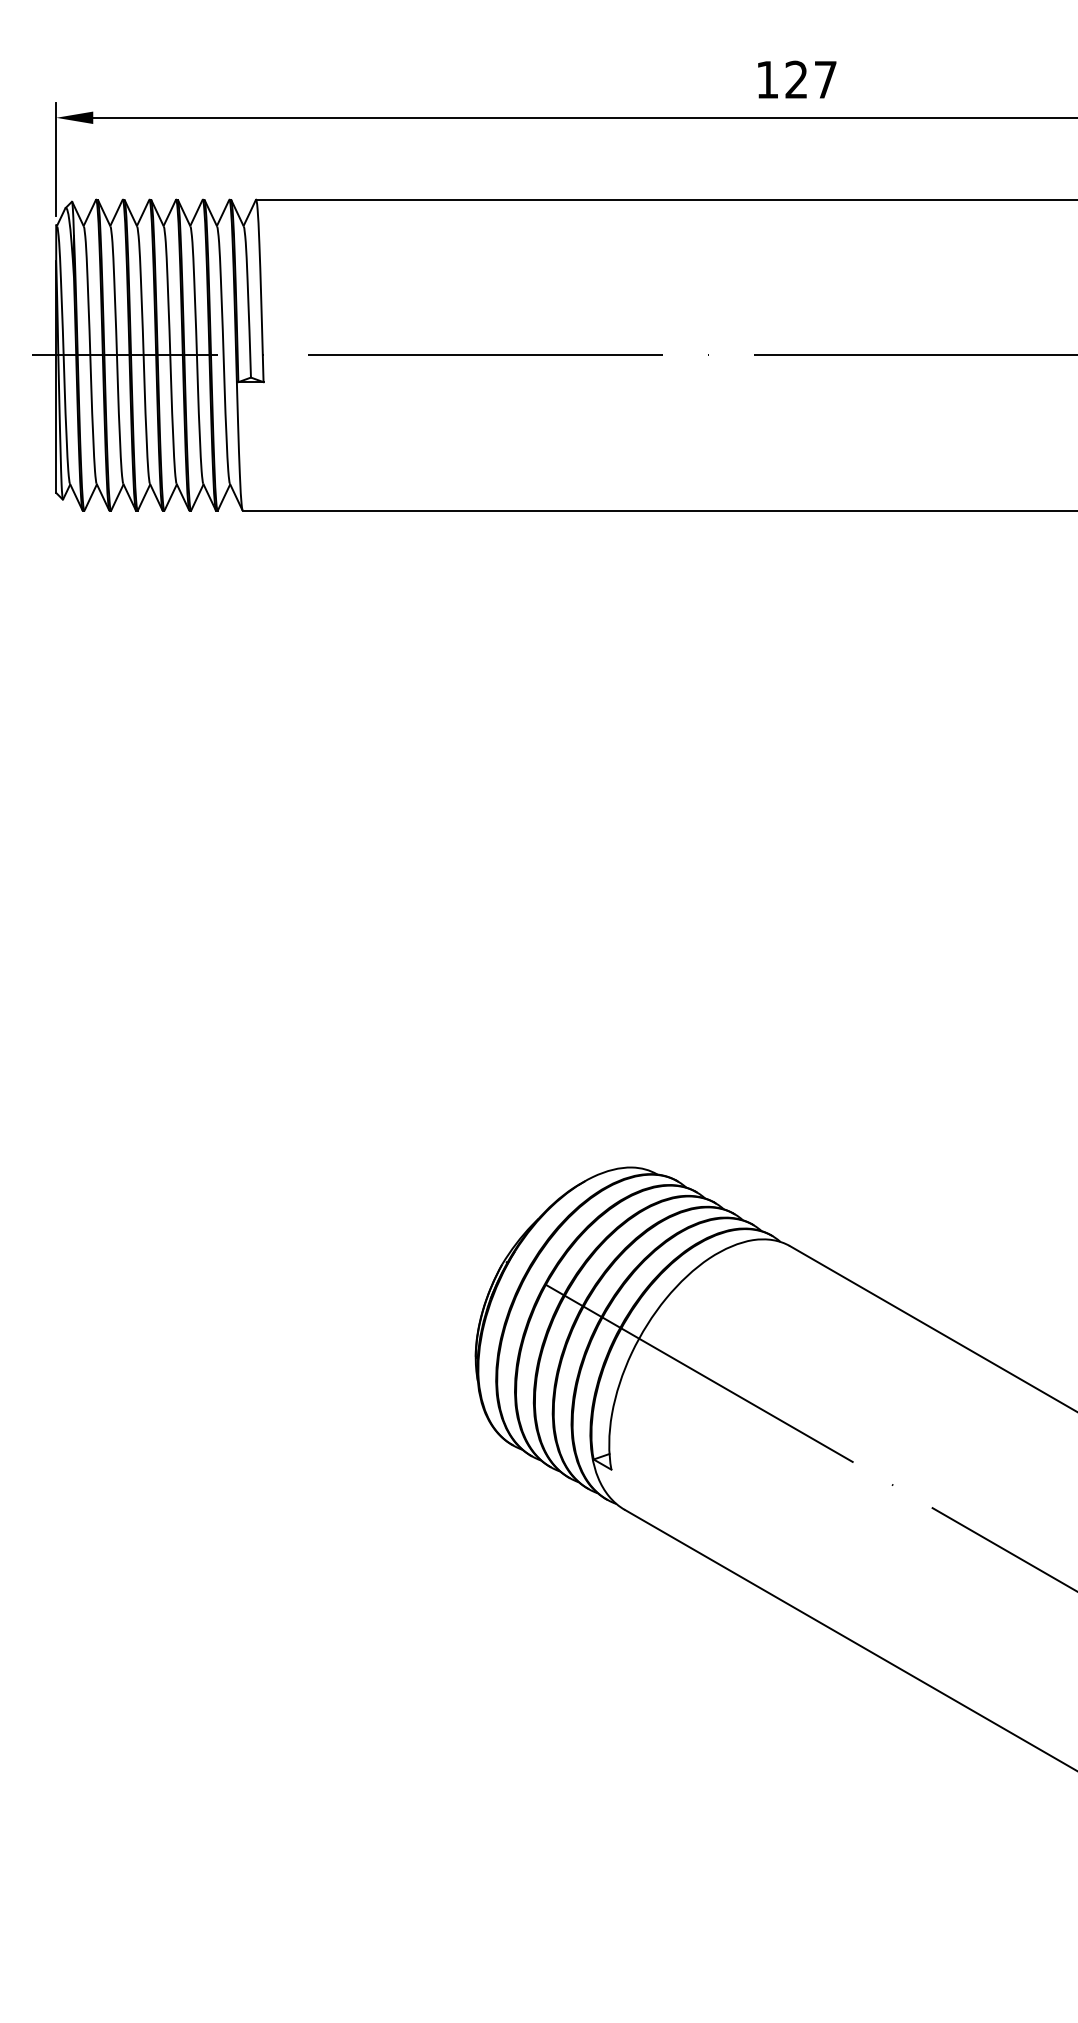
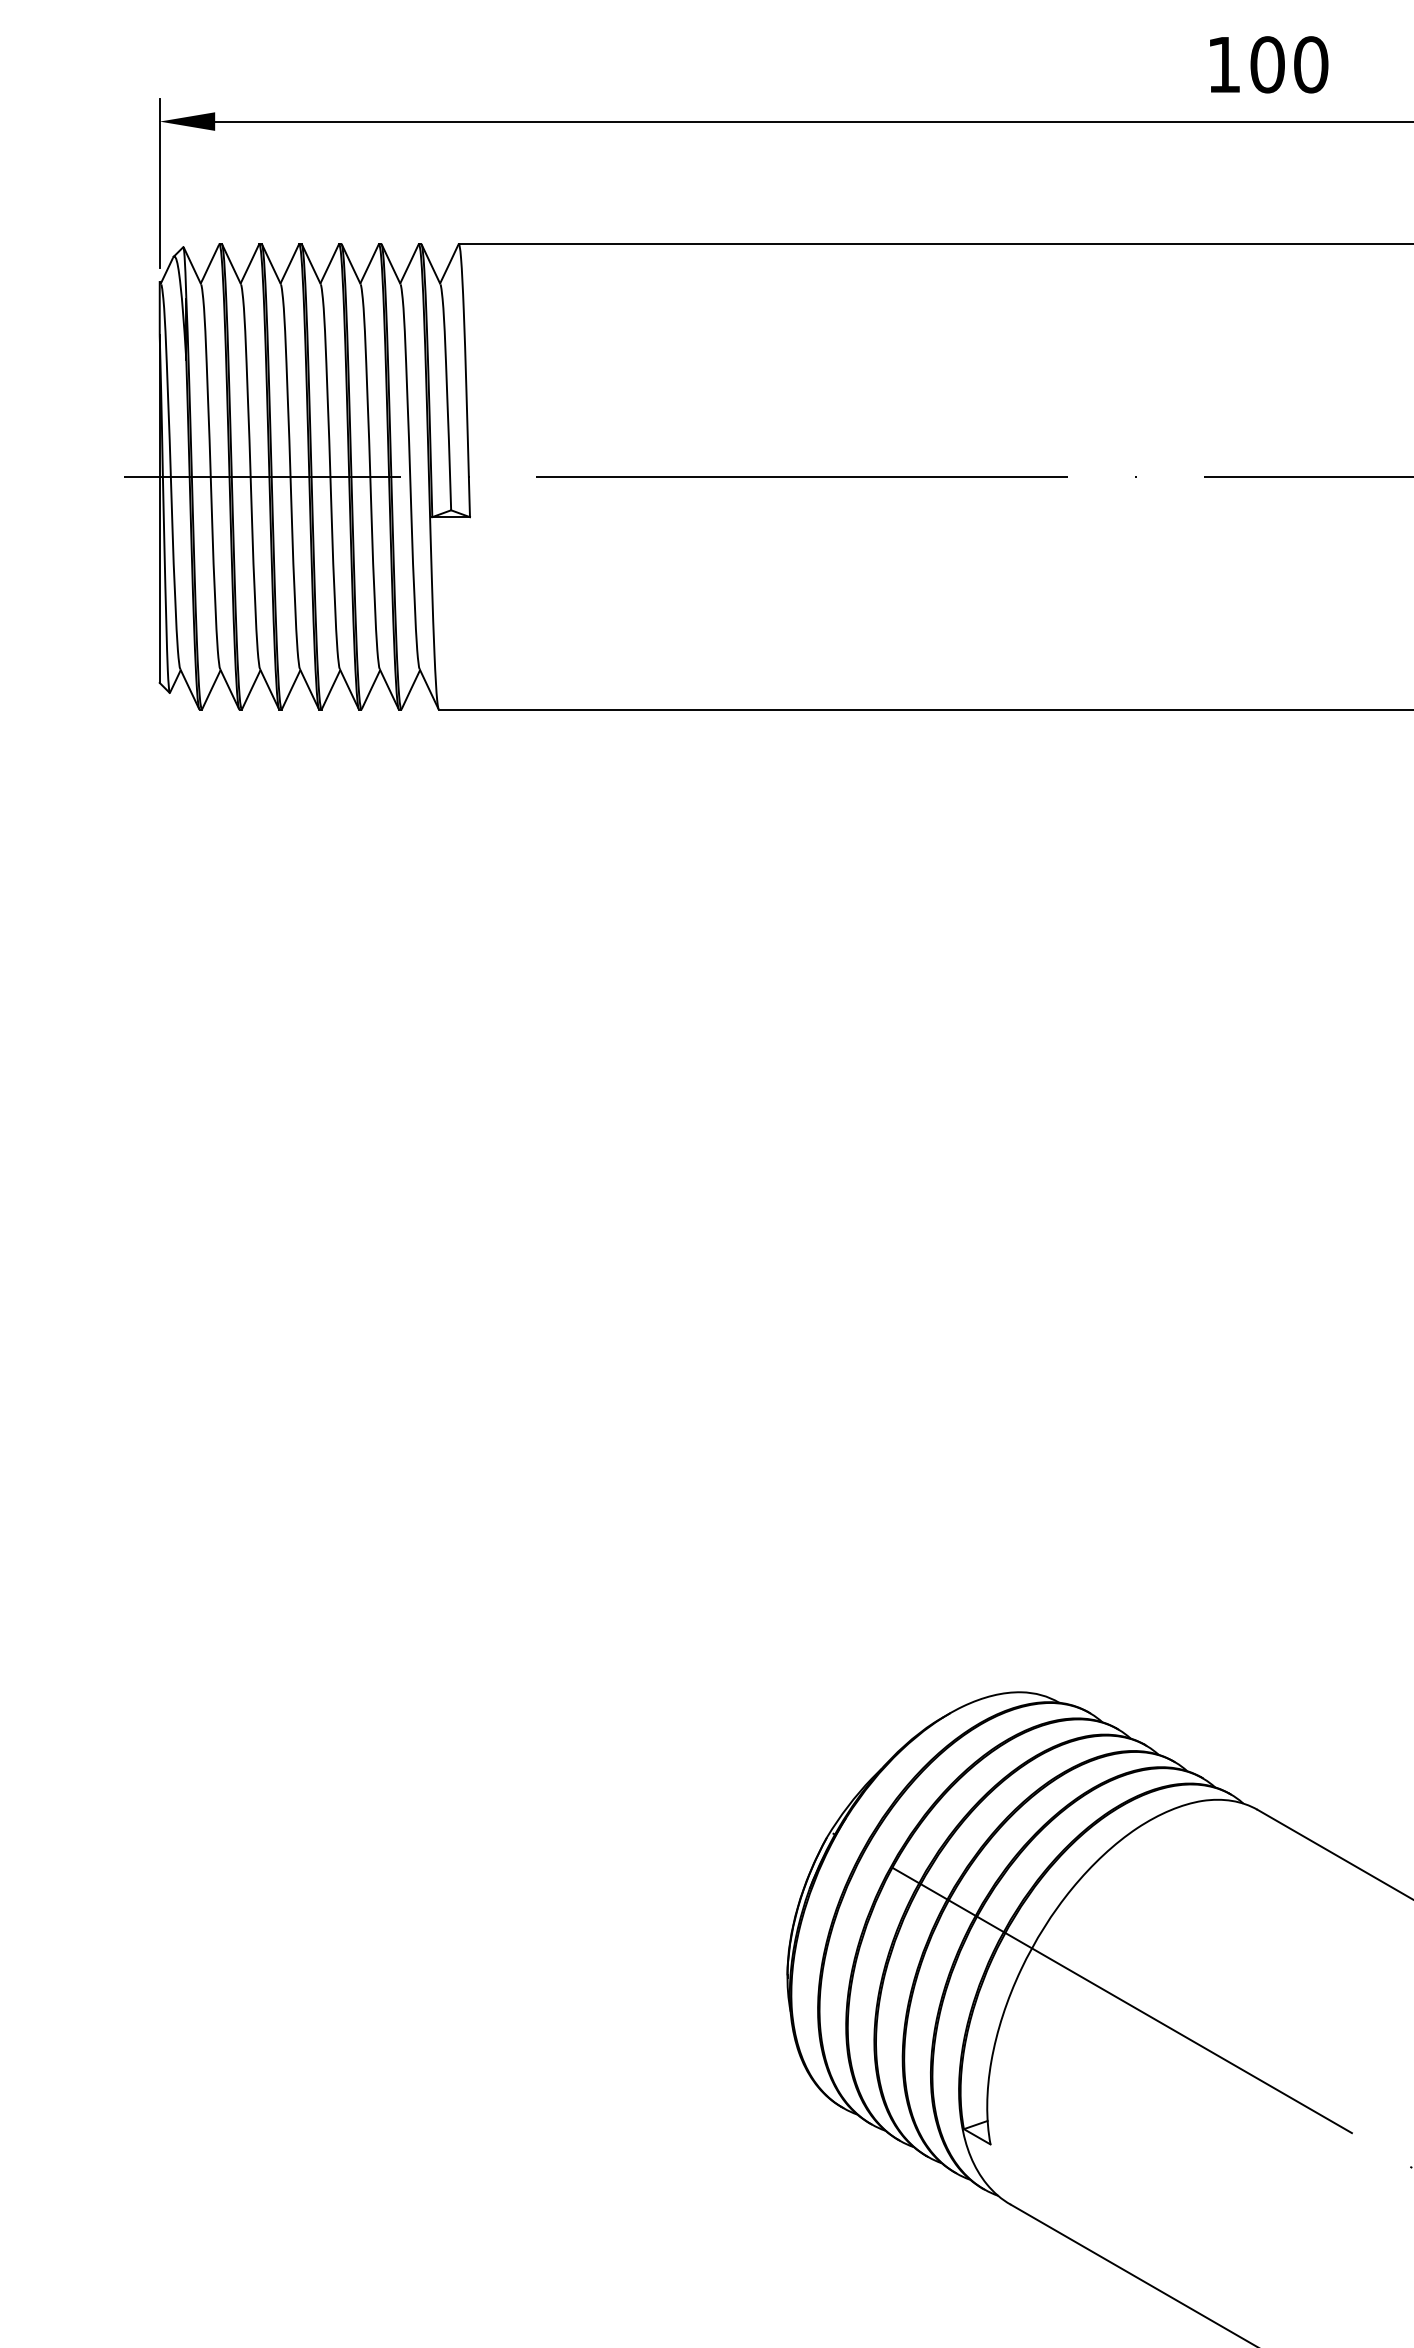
text: (811, 79) -> (1289, 64), 127 -> 100

